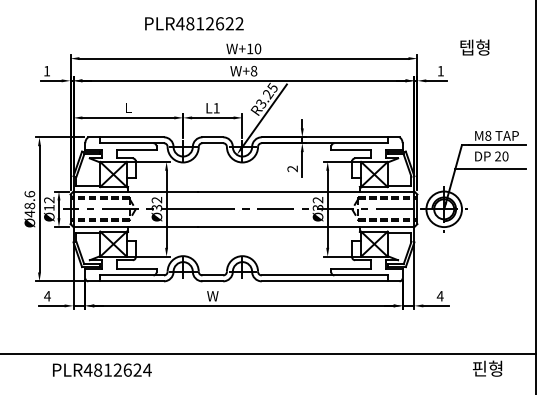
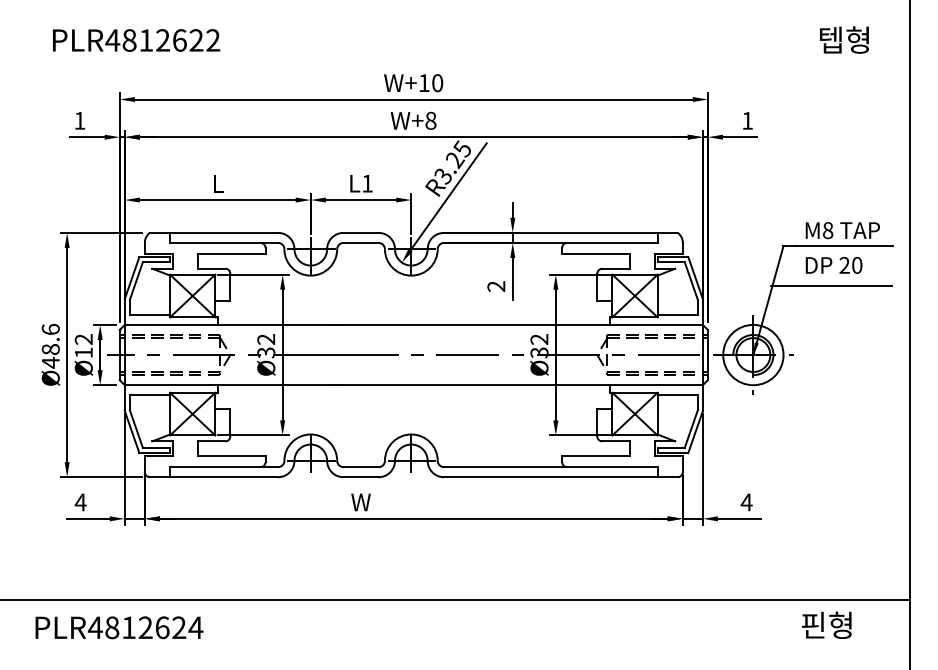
text: (194, 23) -> (136, 39), moved
text: (474, 47) -> (843, 39), moved
text: (102, 369) -> (119, 626), moved

